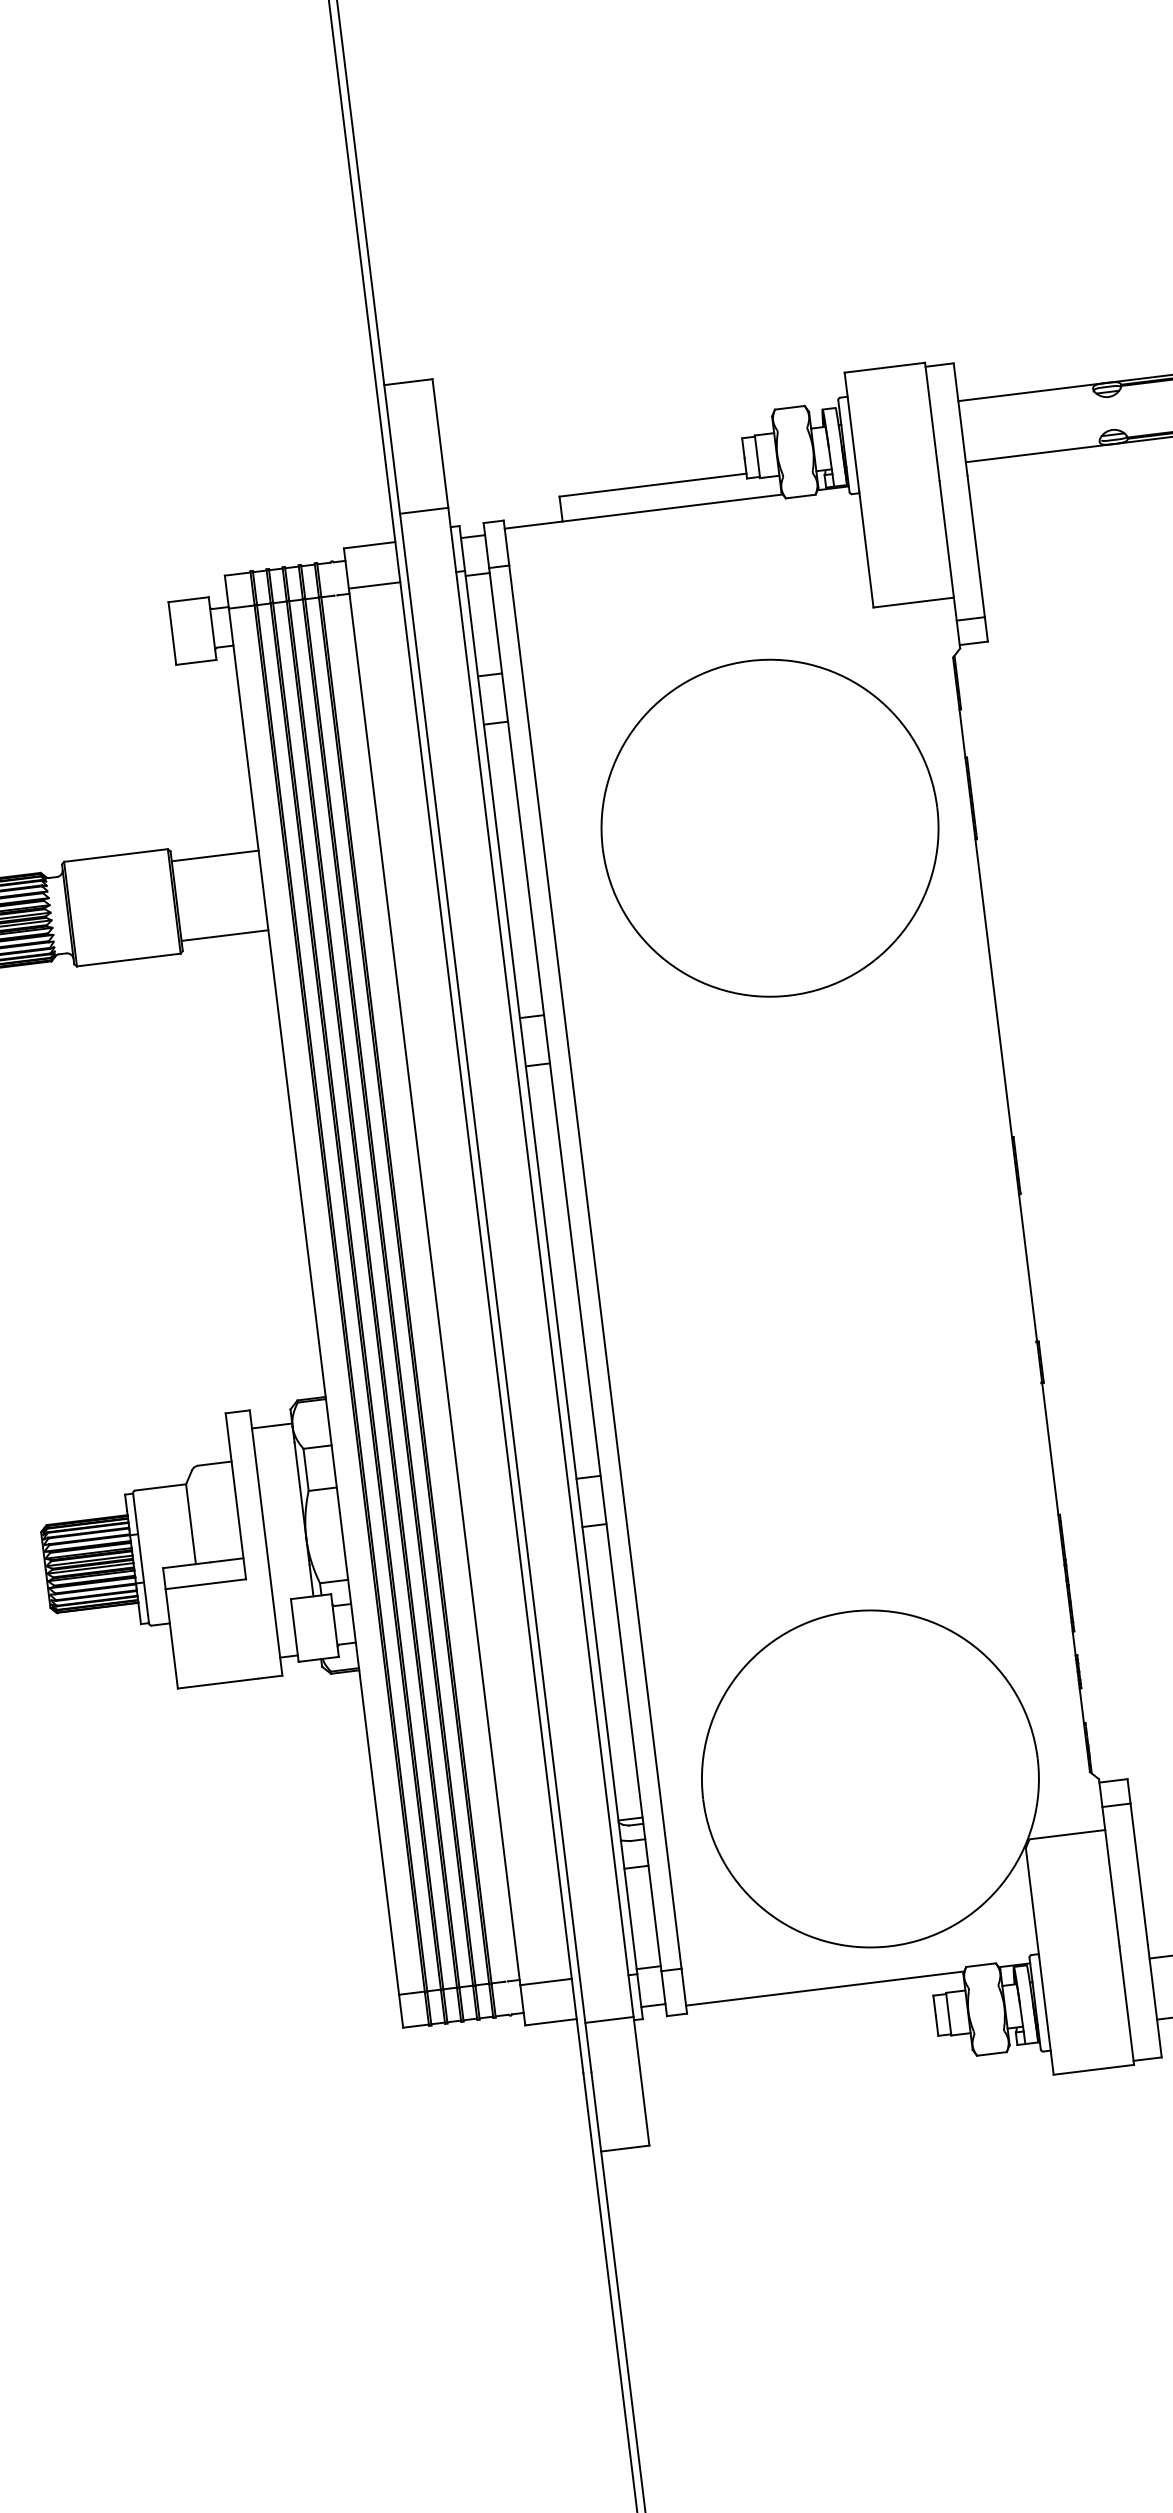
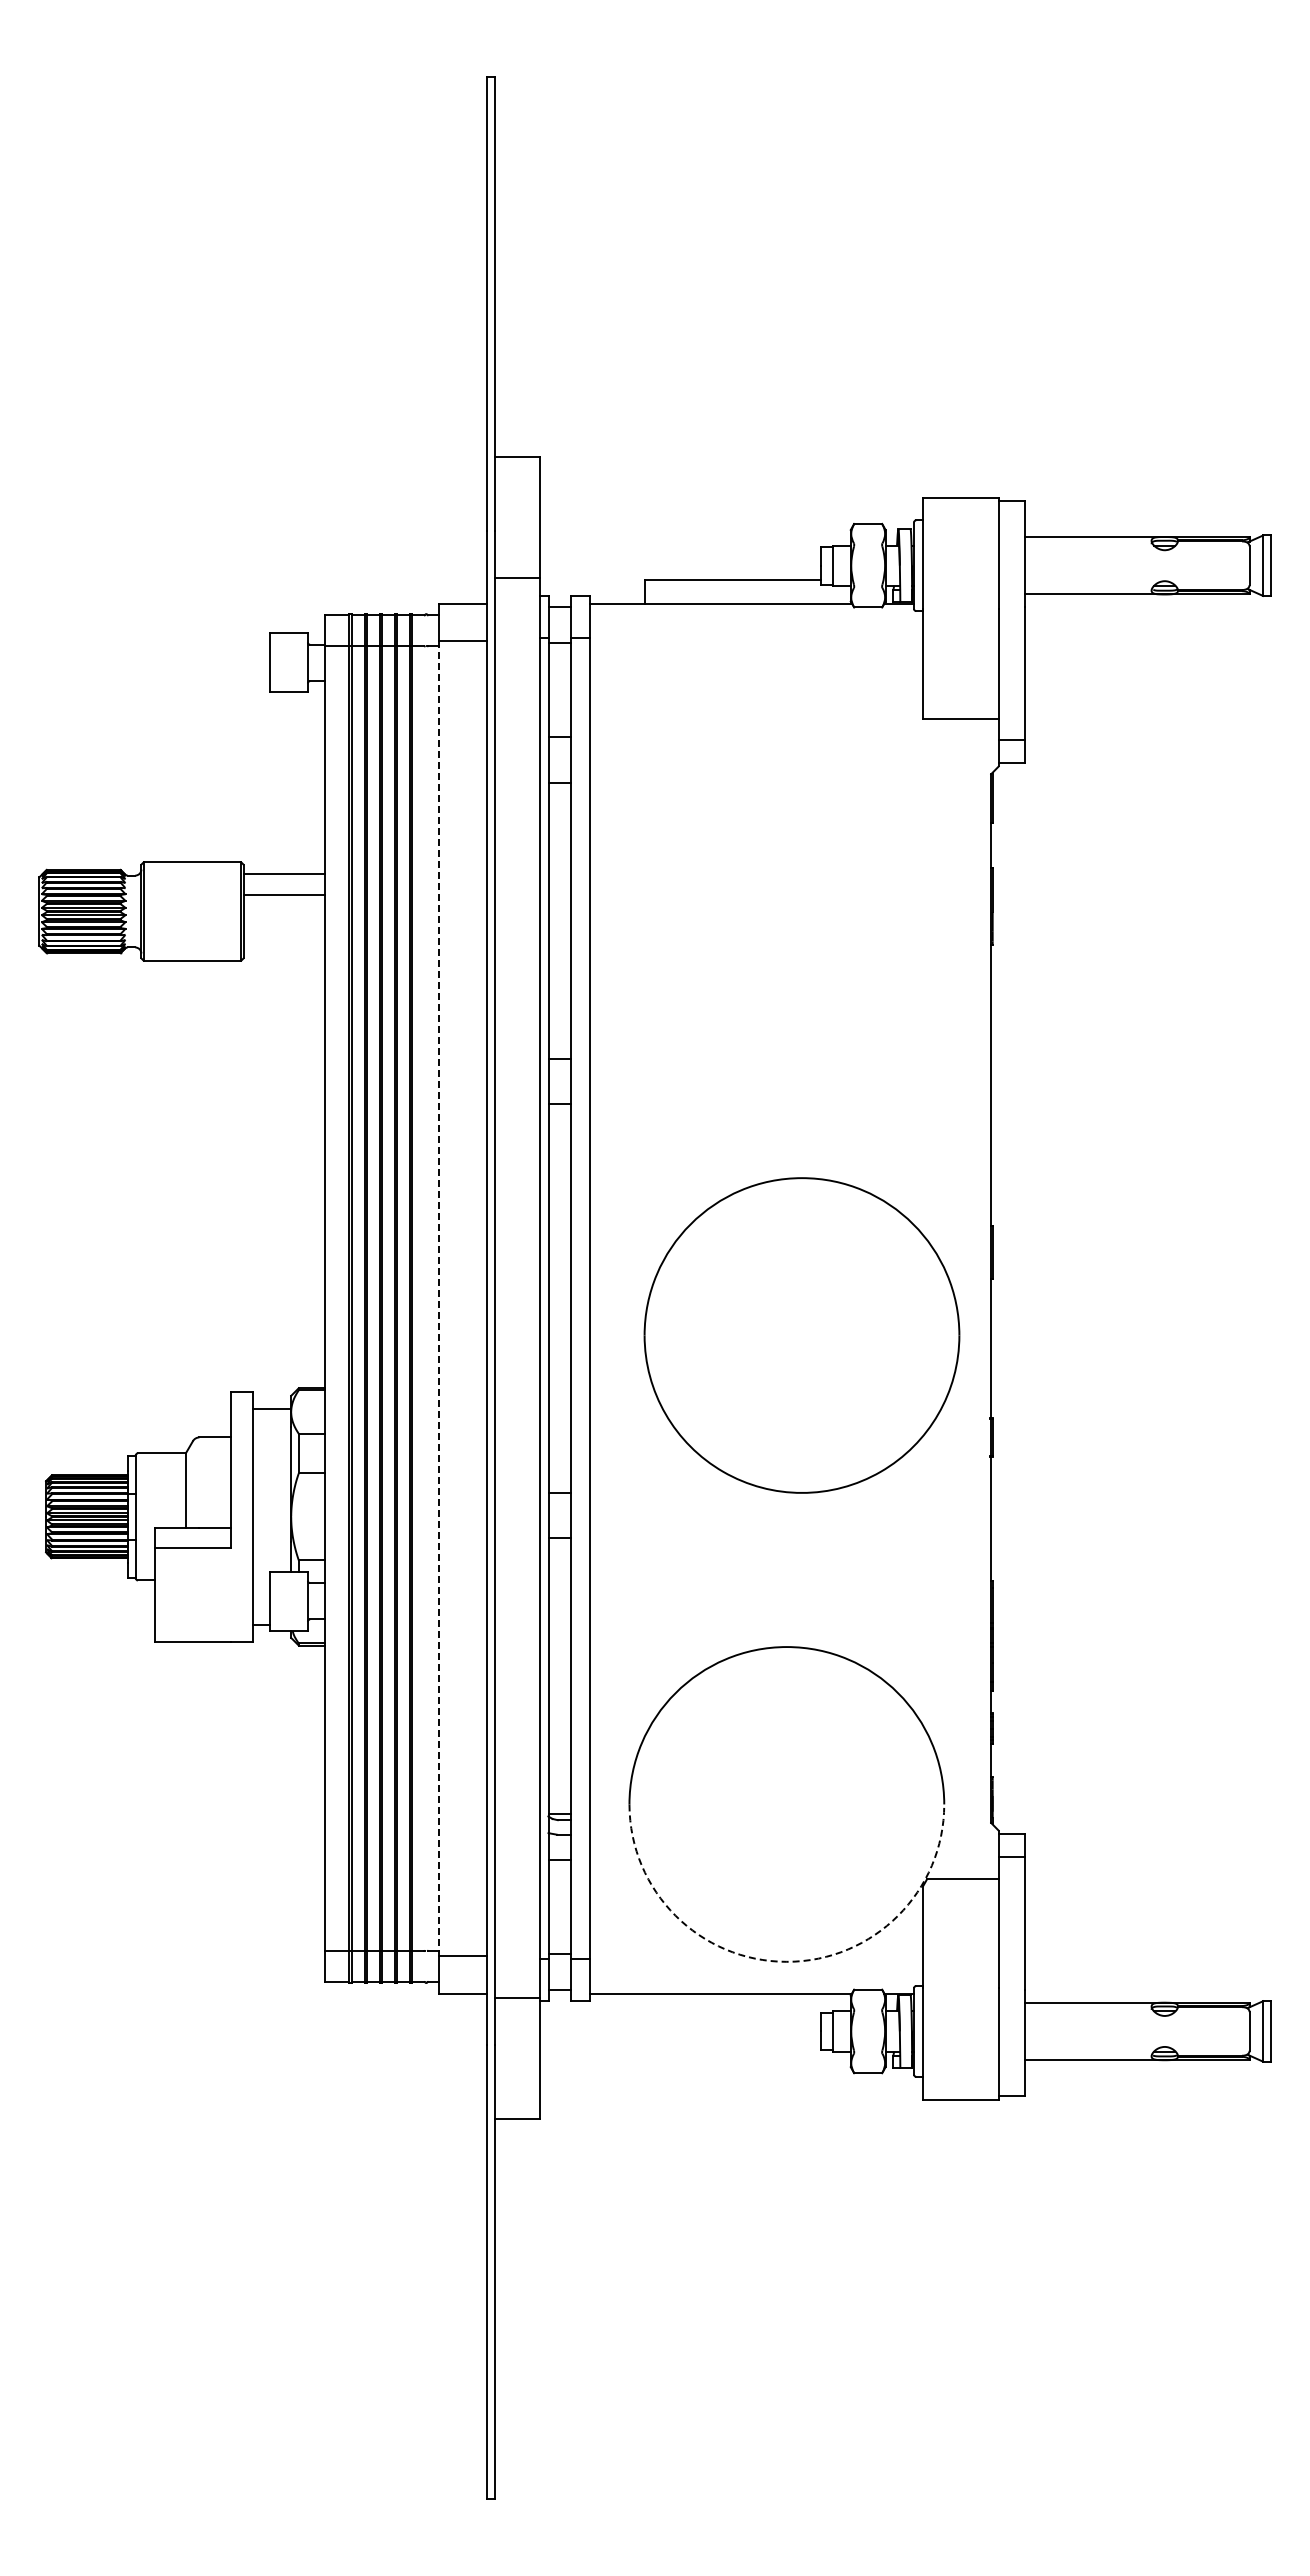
part: (769, 828) -> (801, 1335), moved
line: (225, 935) -> (284, 894), moved
line: (434, 1287) -> (438, 1299), solid -> dashed
arc: (890, 1945) -> (786, 1961), solid -> dashed

